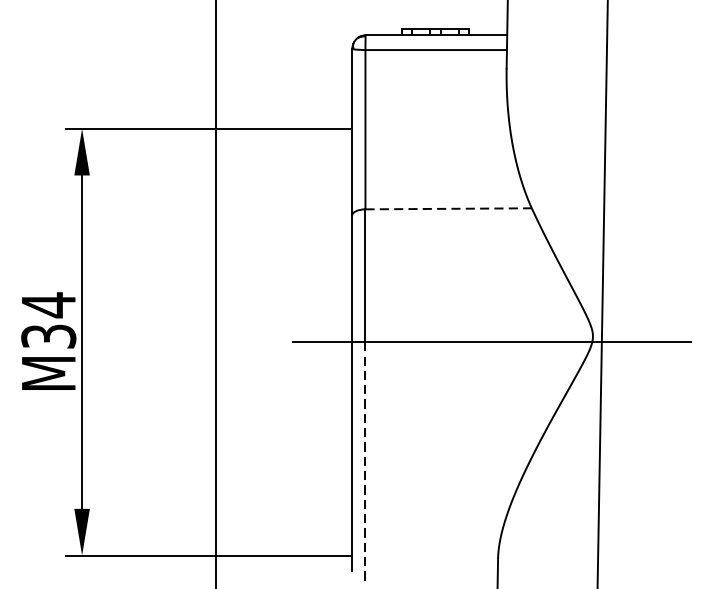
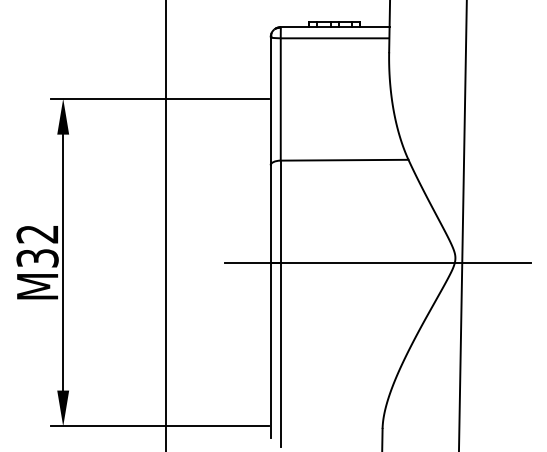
line: (448, 209) -> (344, 160), dashed -> solid
text: (48, 305) -> (37, 234), M34 -> M32
line: (365, 463) -> (280, 355), dashed -> solid

